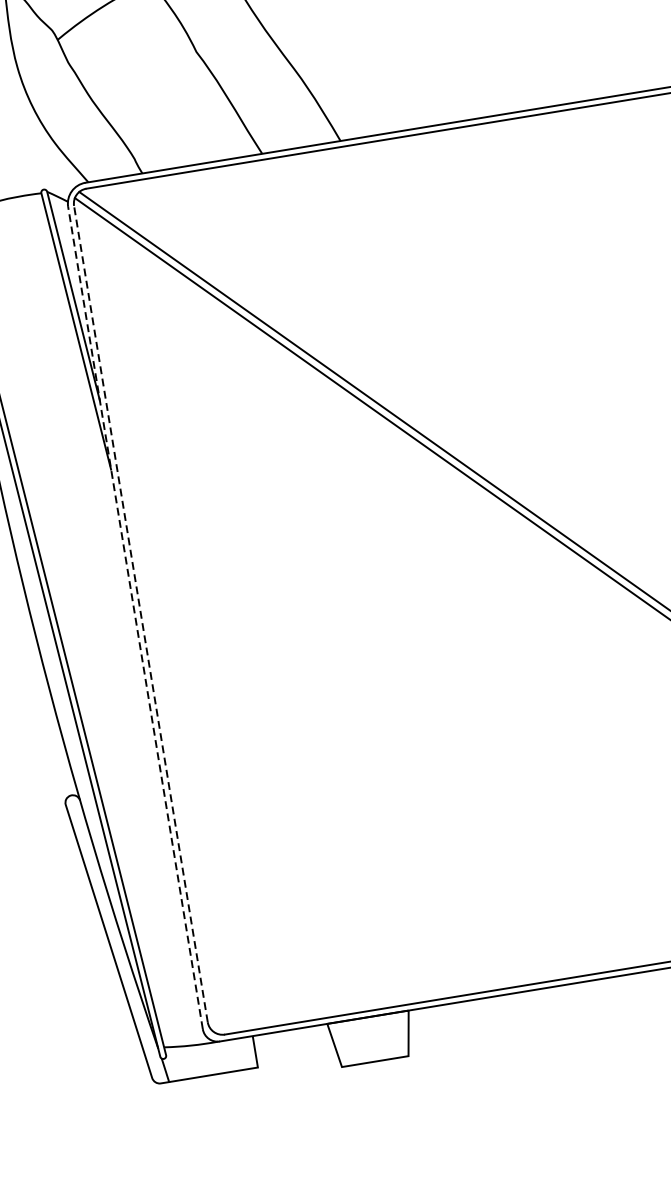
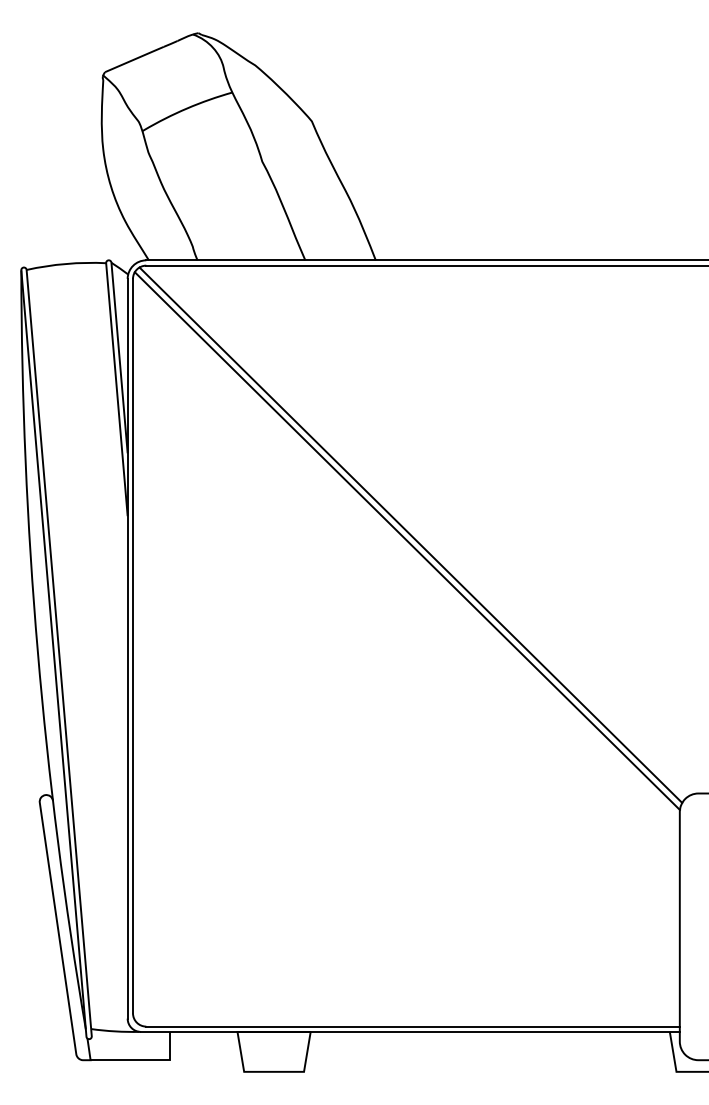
line: (141, 613) -> (133, 645), dashed -> solid
line: (135, 617) -> (127, 648), dashed -> solid

